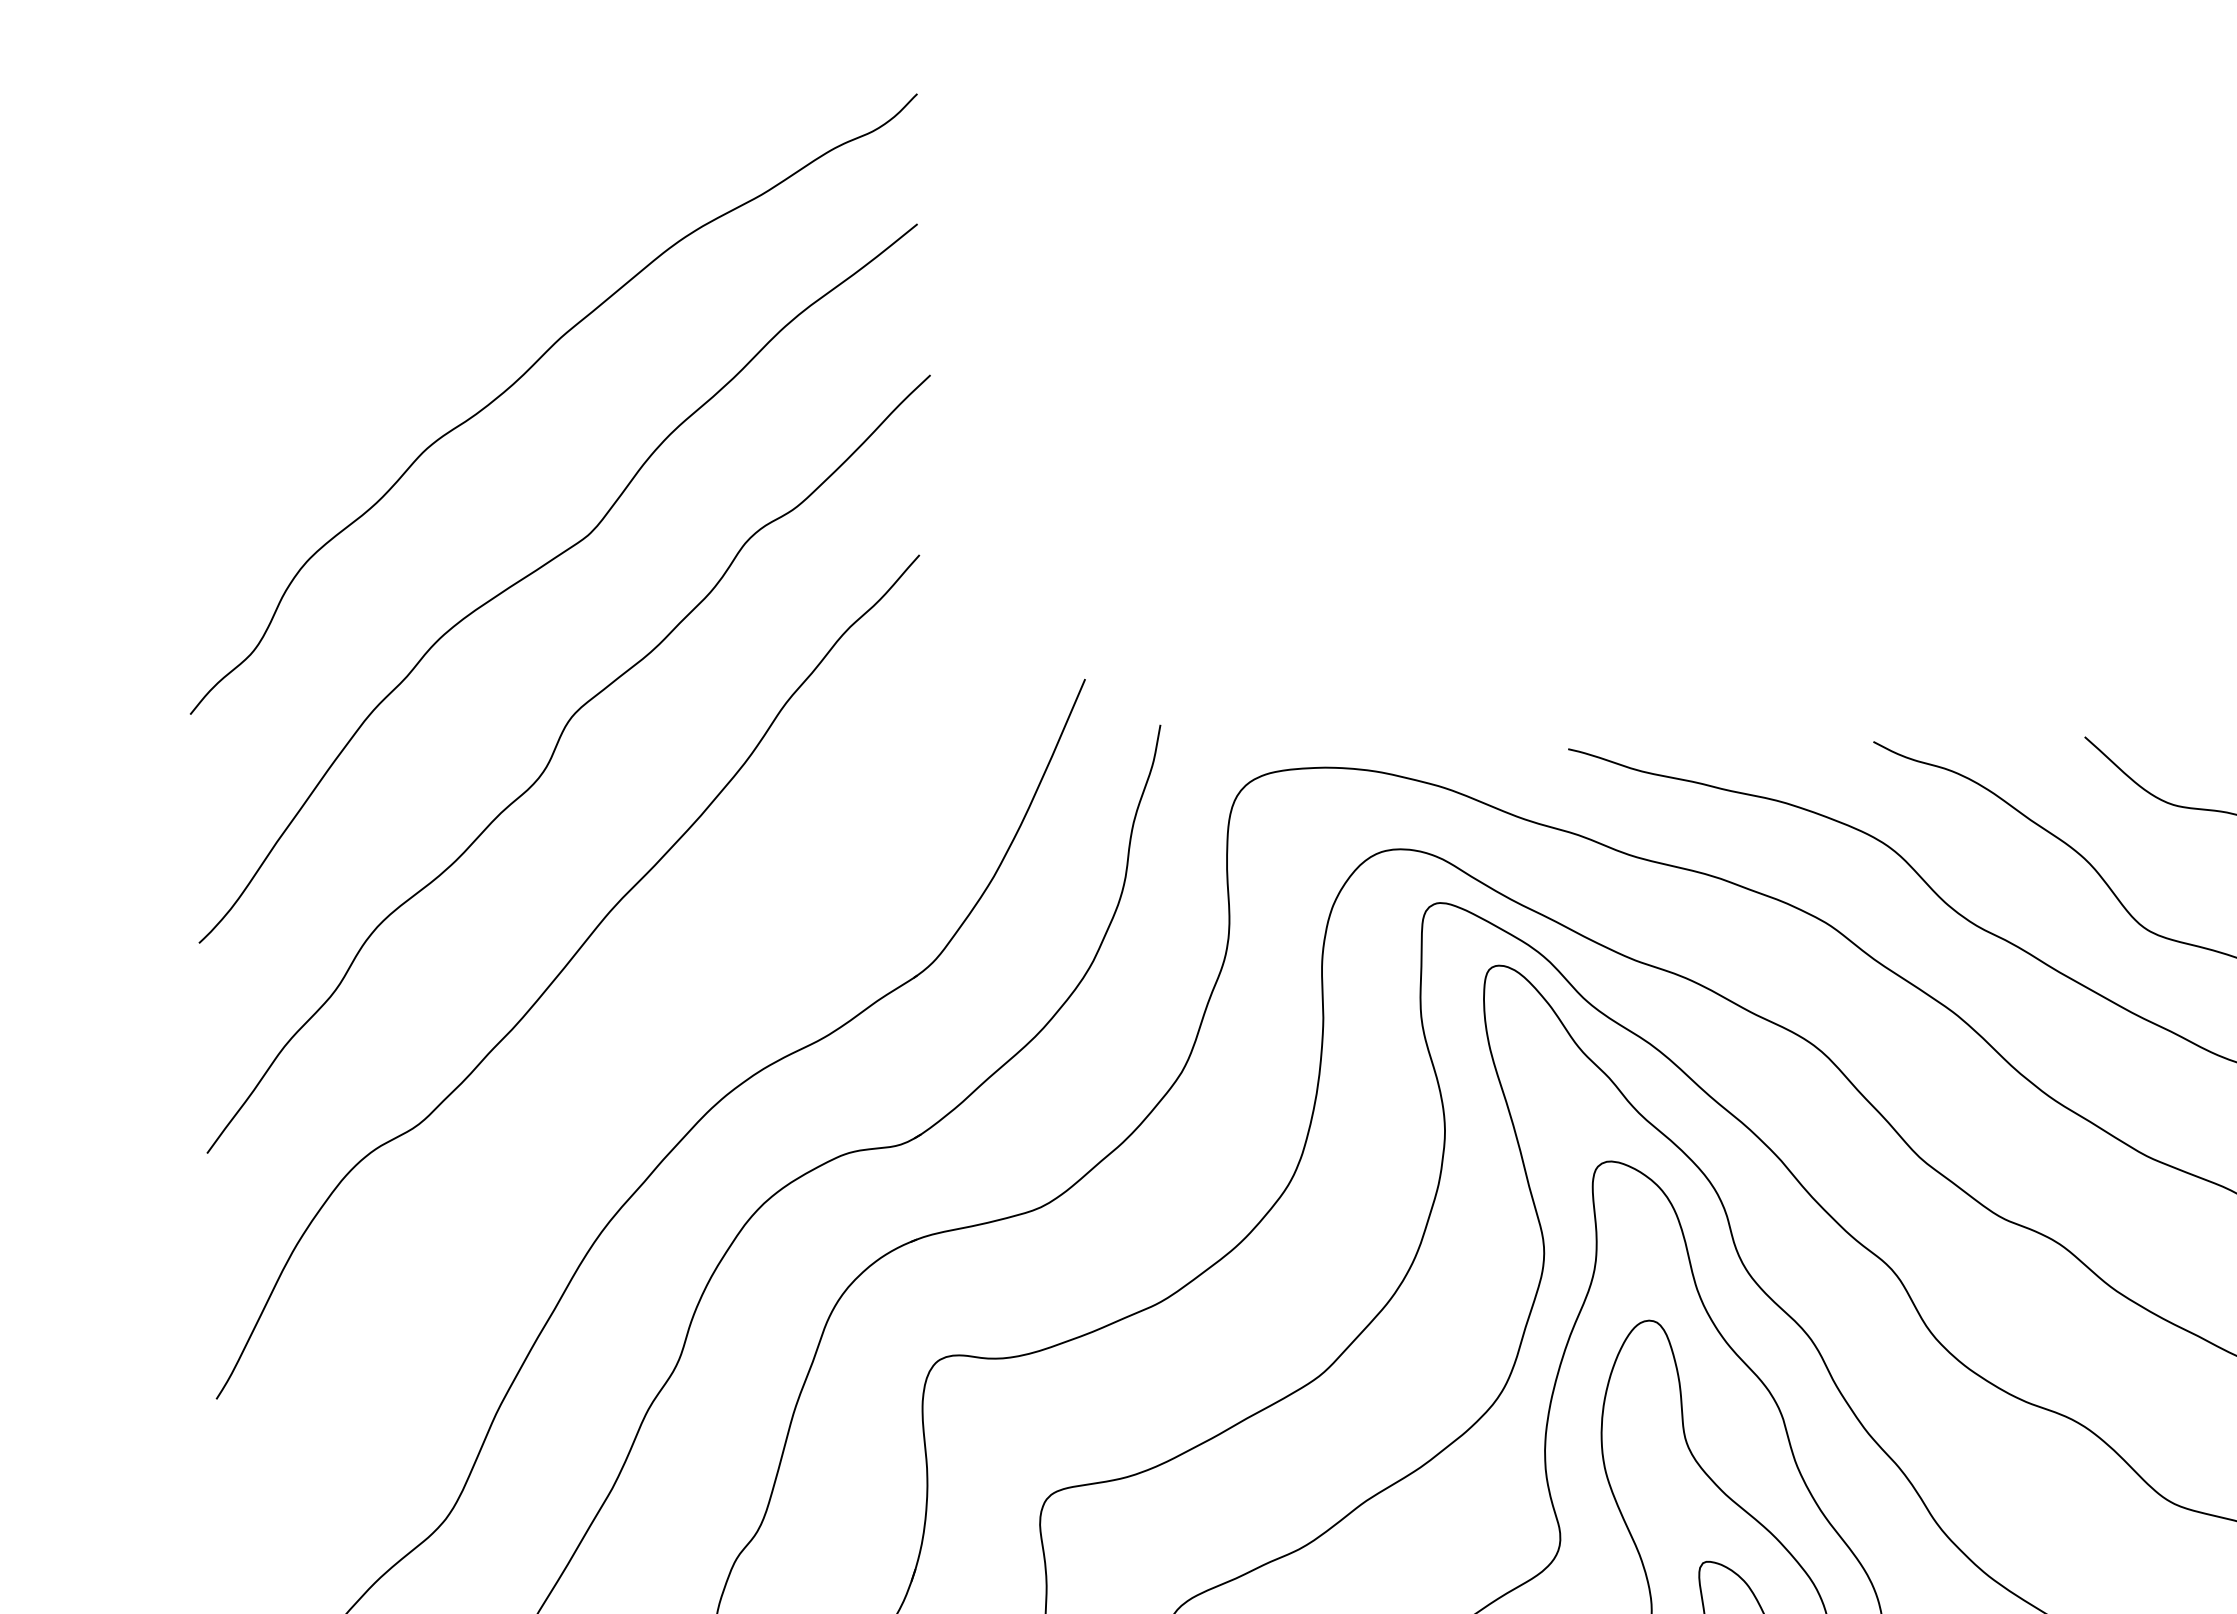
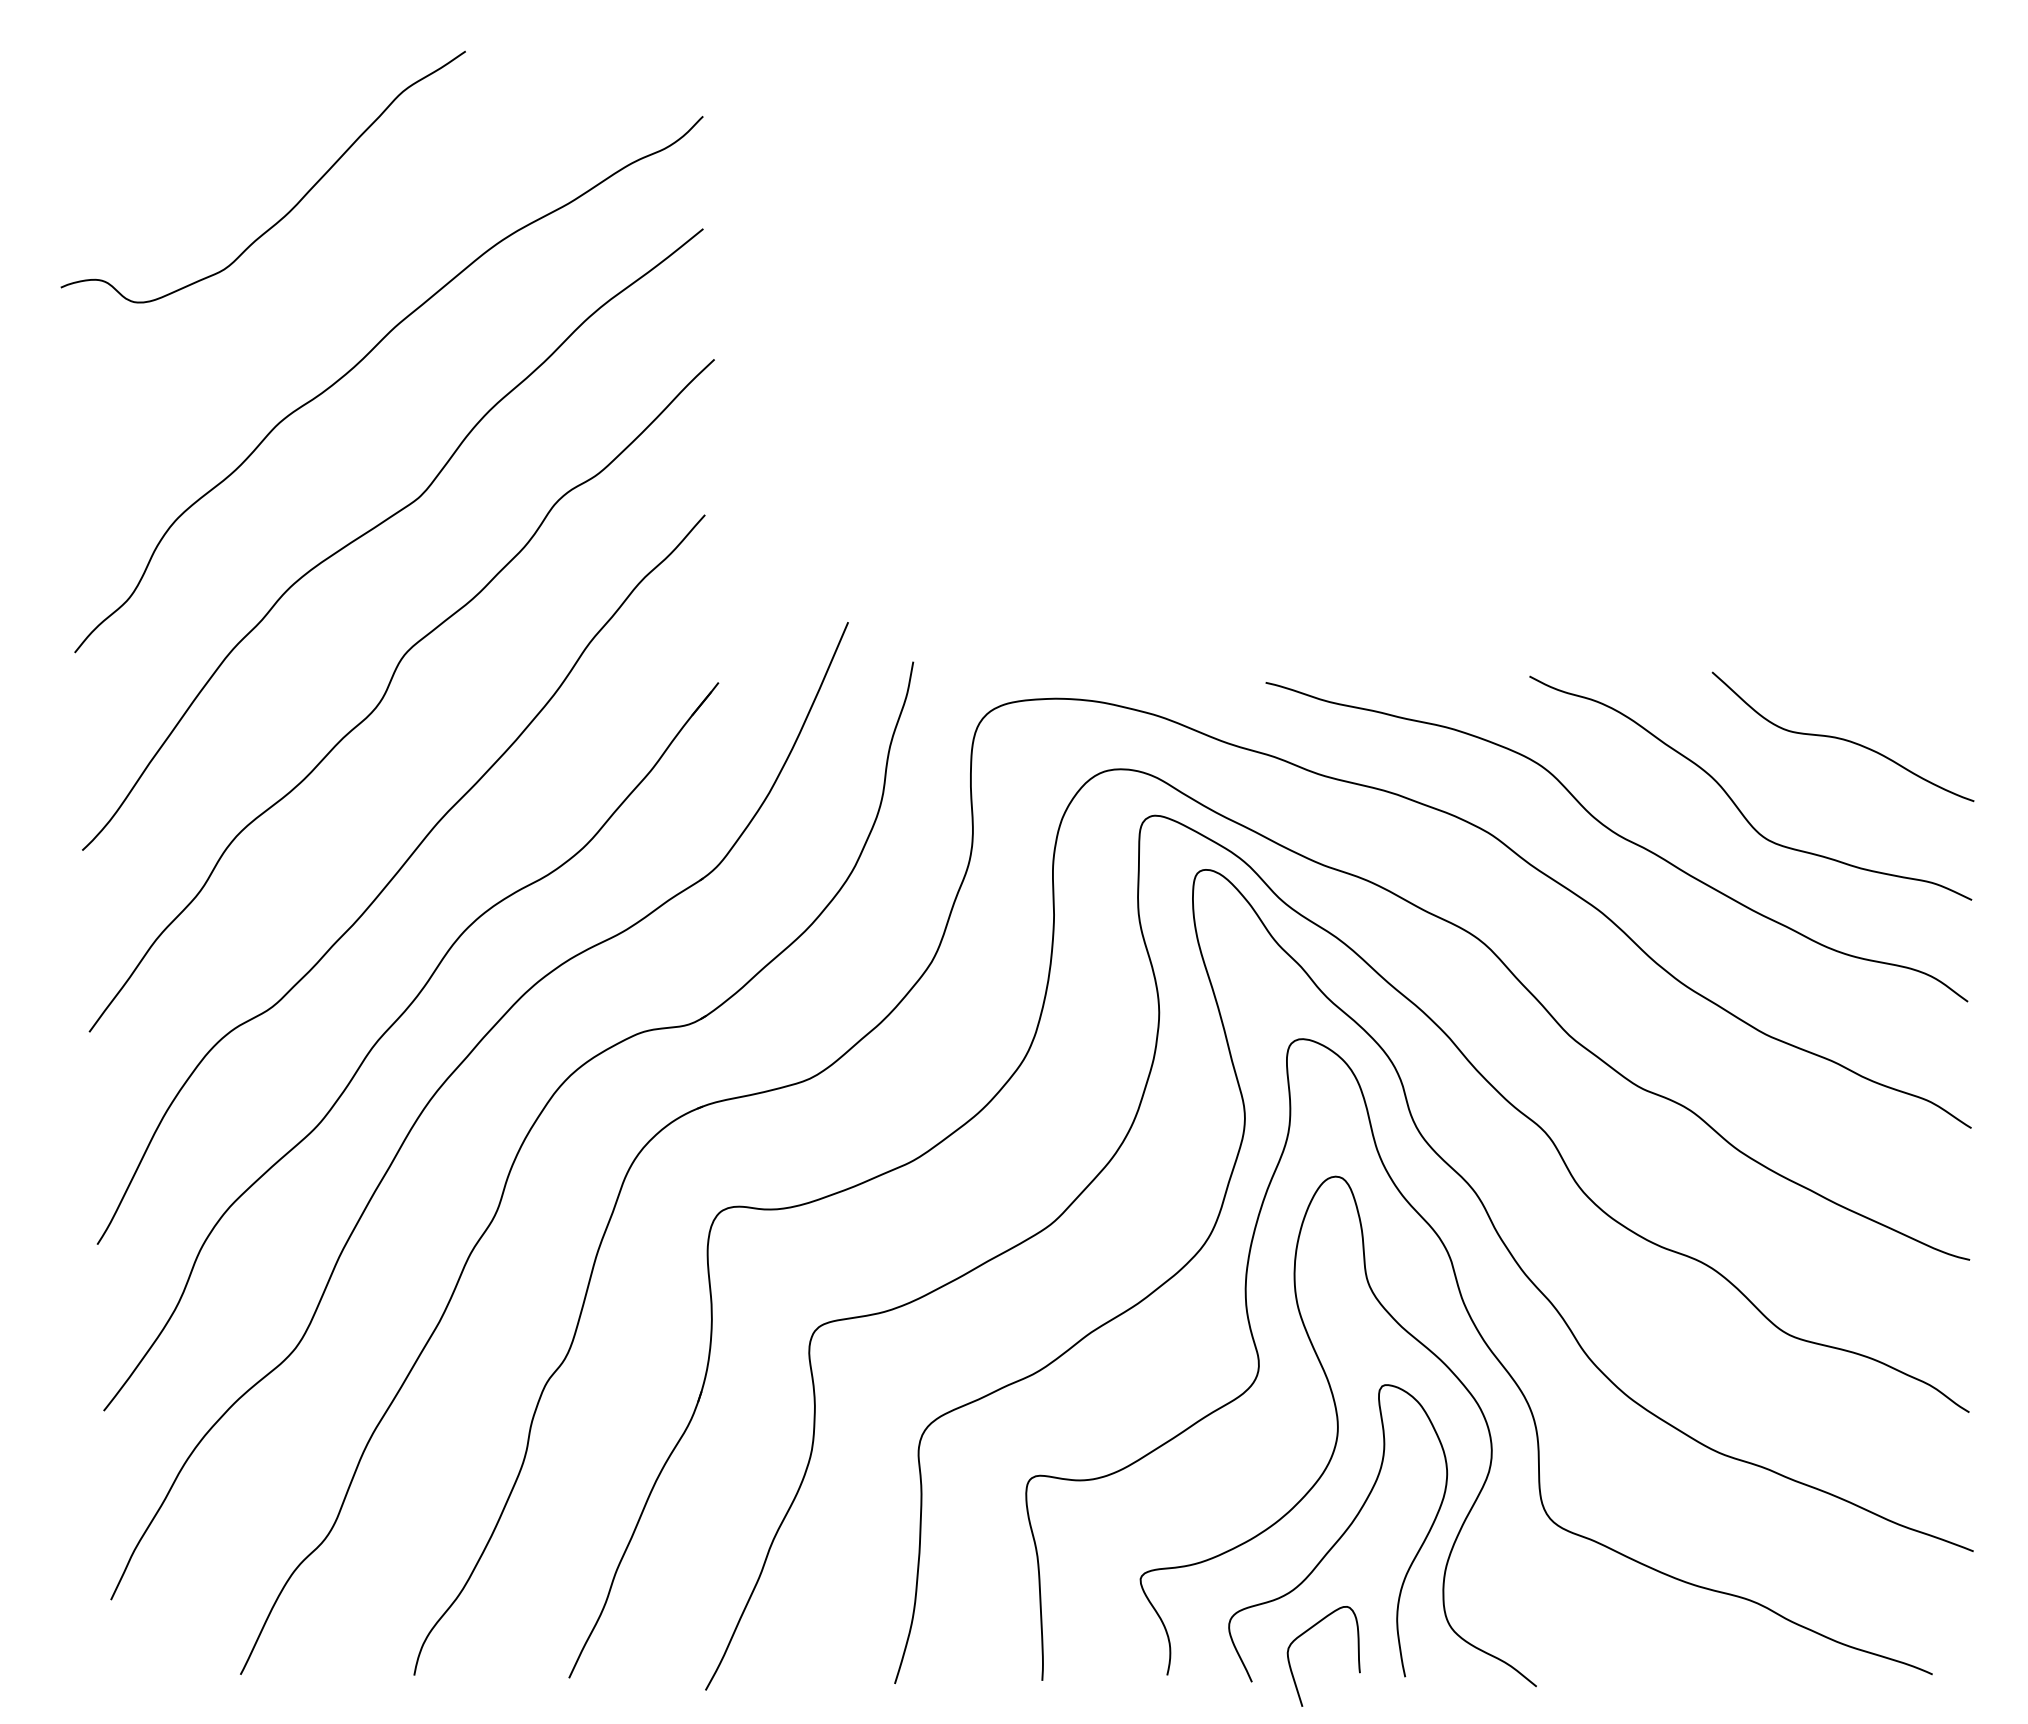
curve: (443, 198) -> (293, 206), added
part: (557, 1146) -> (392, 1026), added

